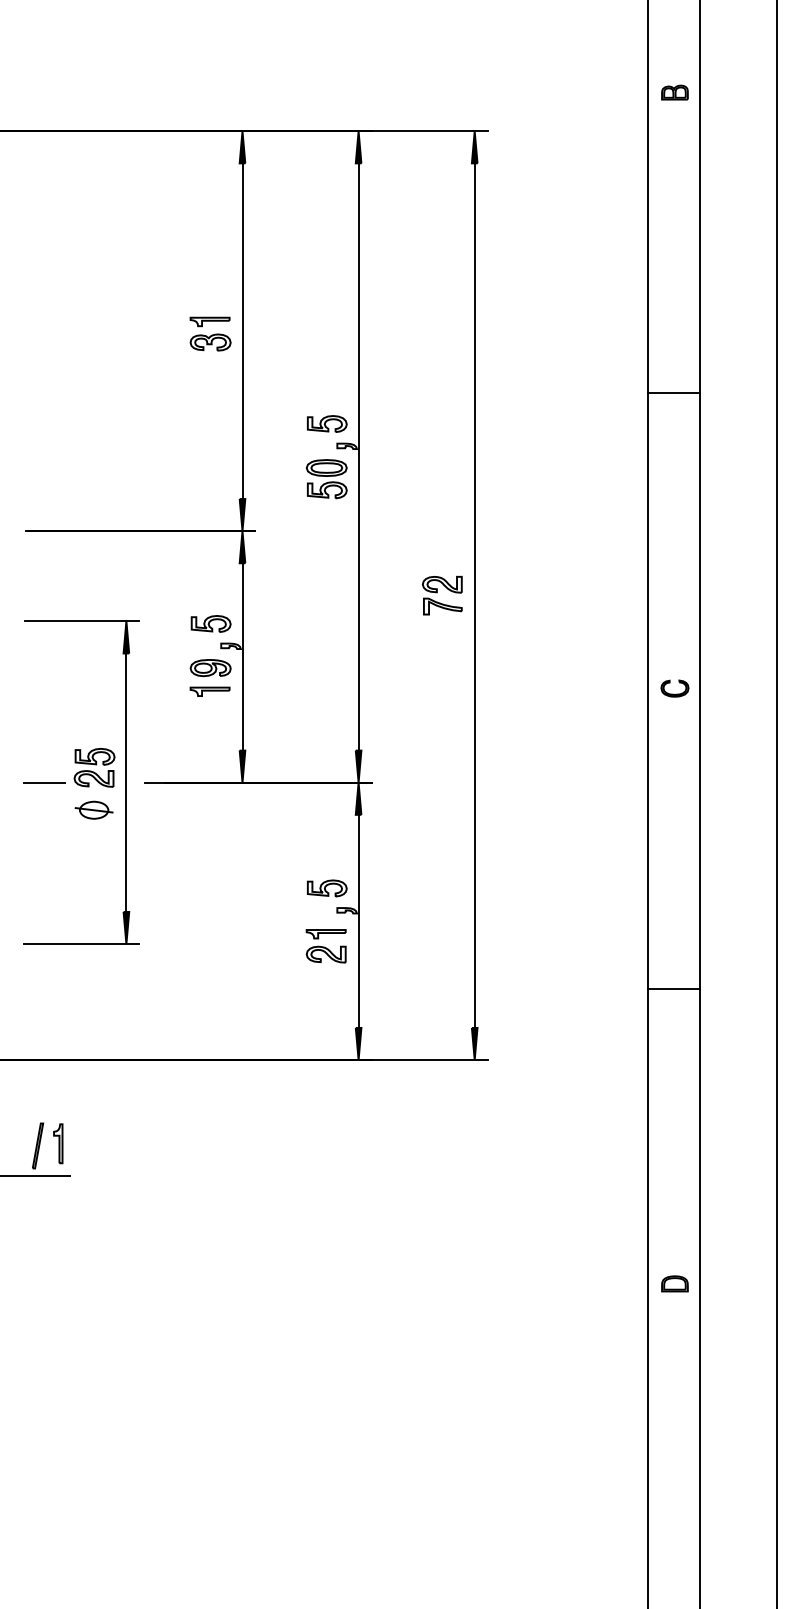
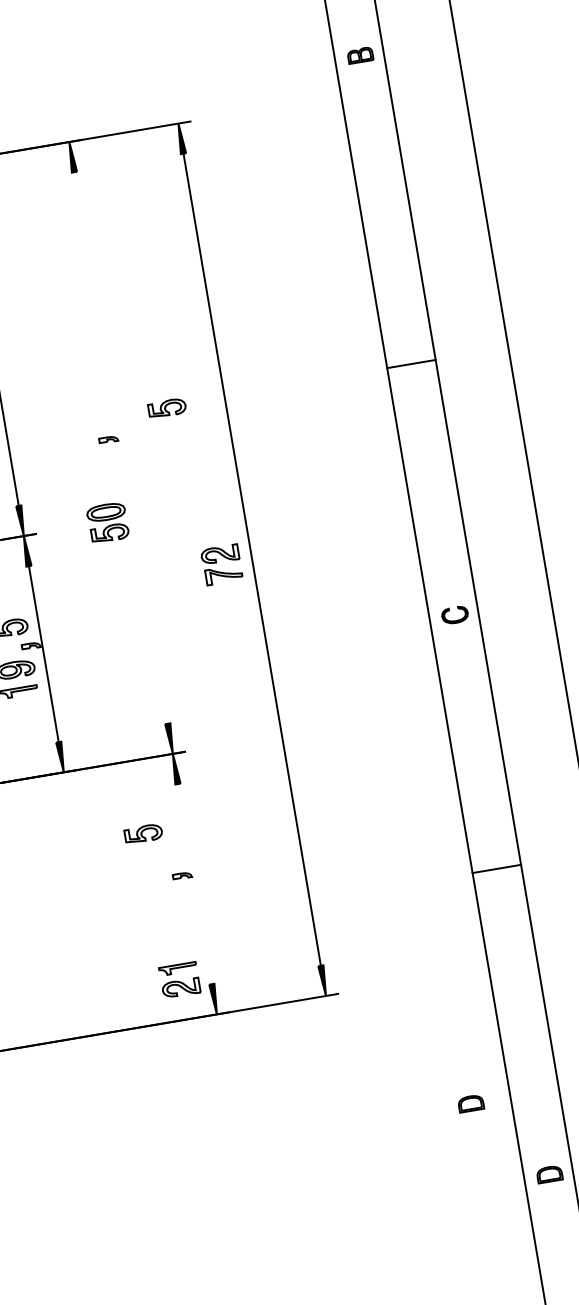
line: (673, 392) -> (411, 363), moved
part: (327, 423) -> (167, 407), moved
line: (358, 456) -> (120, 447), removed
part: (326, 479) -> (107, 523), moved
part: (327, 888) -> (143, 833), moved
line: (358, 920) -> (194, 883), removed
part: (325, 946) -> (179, 980), moved
line: (673, 988) -> (496, 868), moved
part: (605, 1196) -> (470, 1103), added

